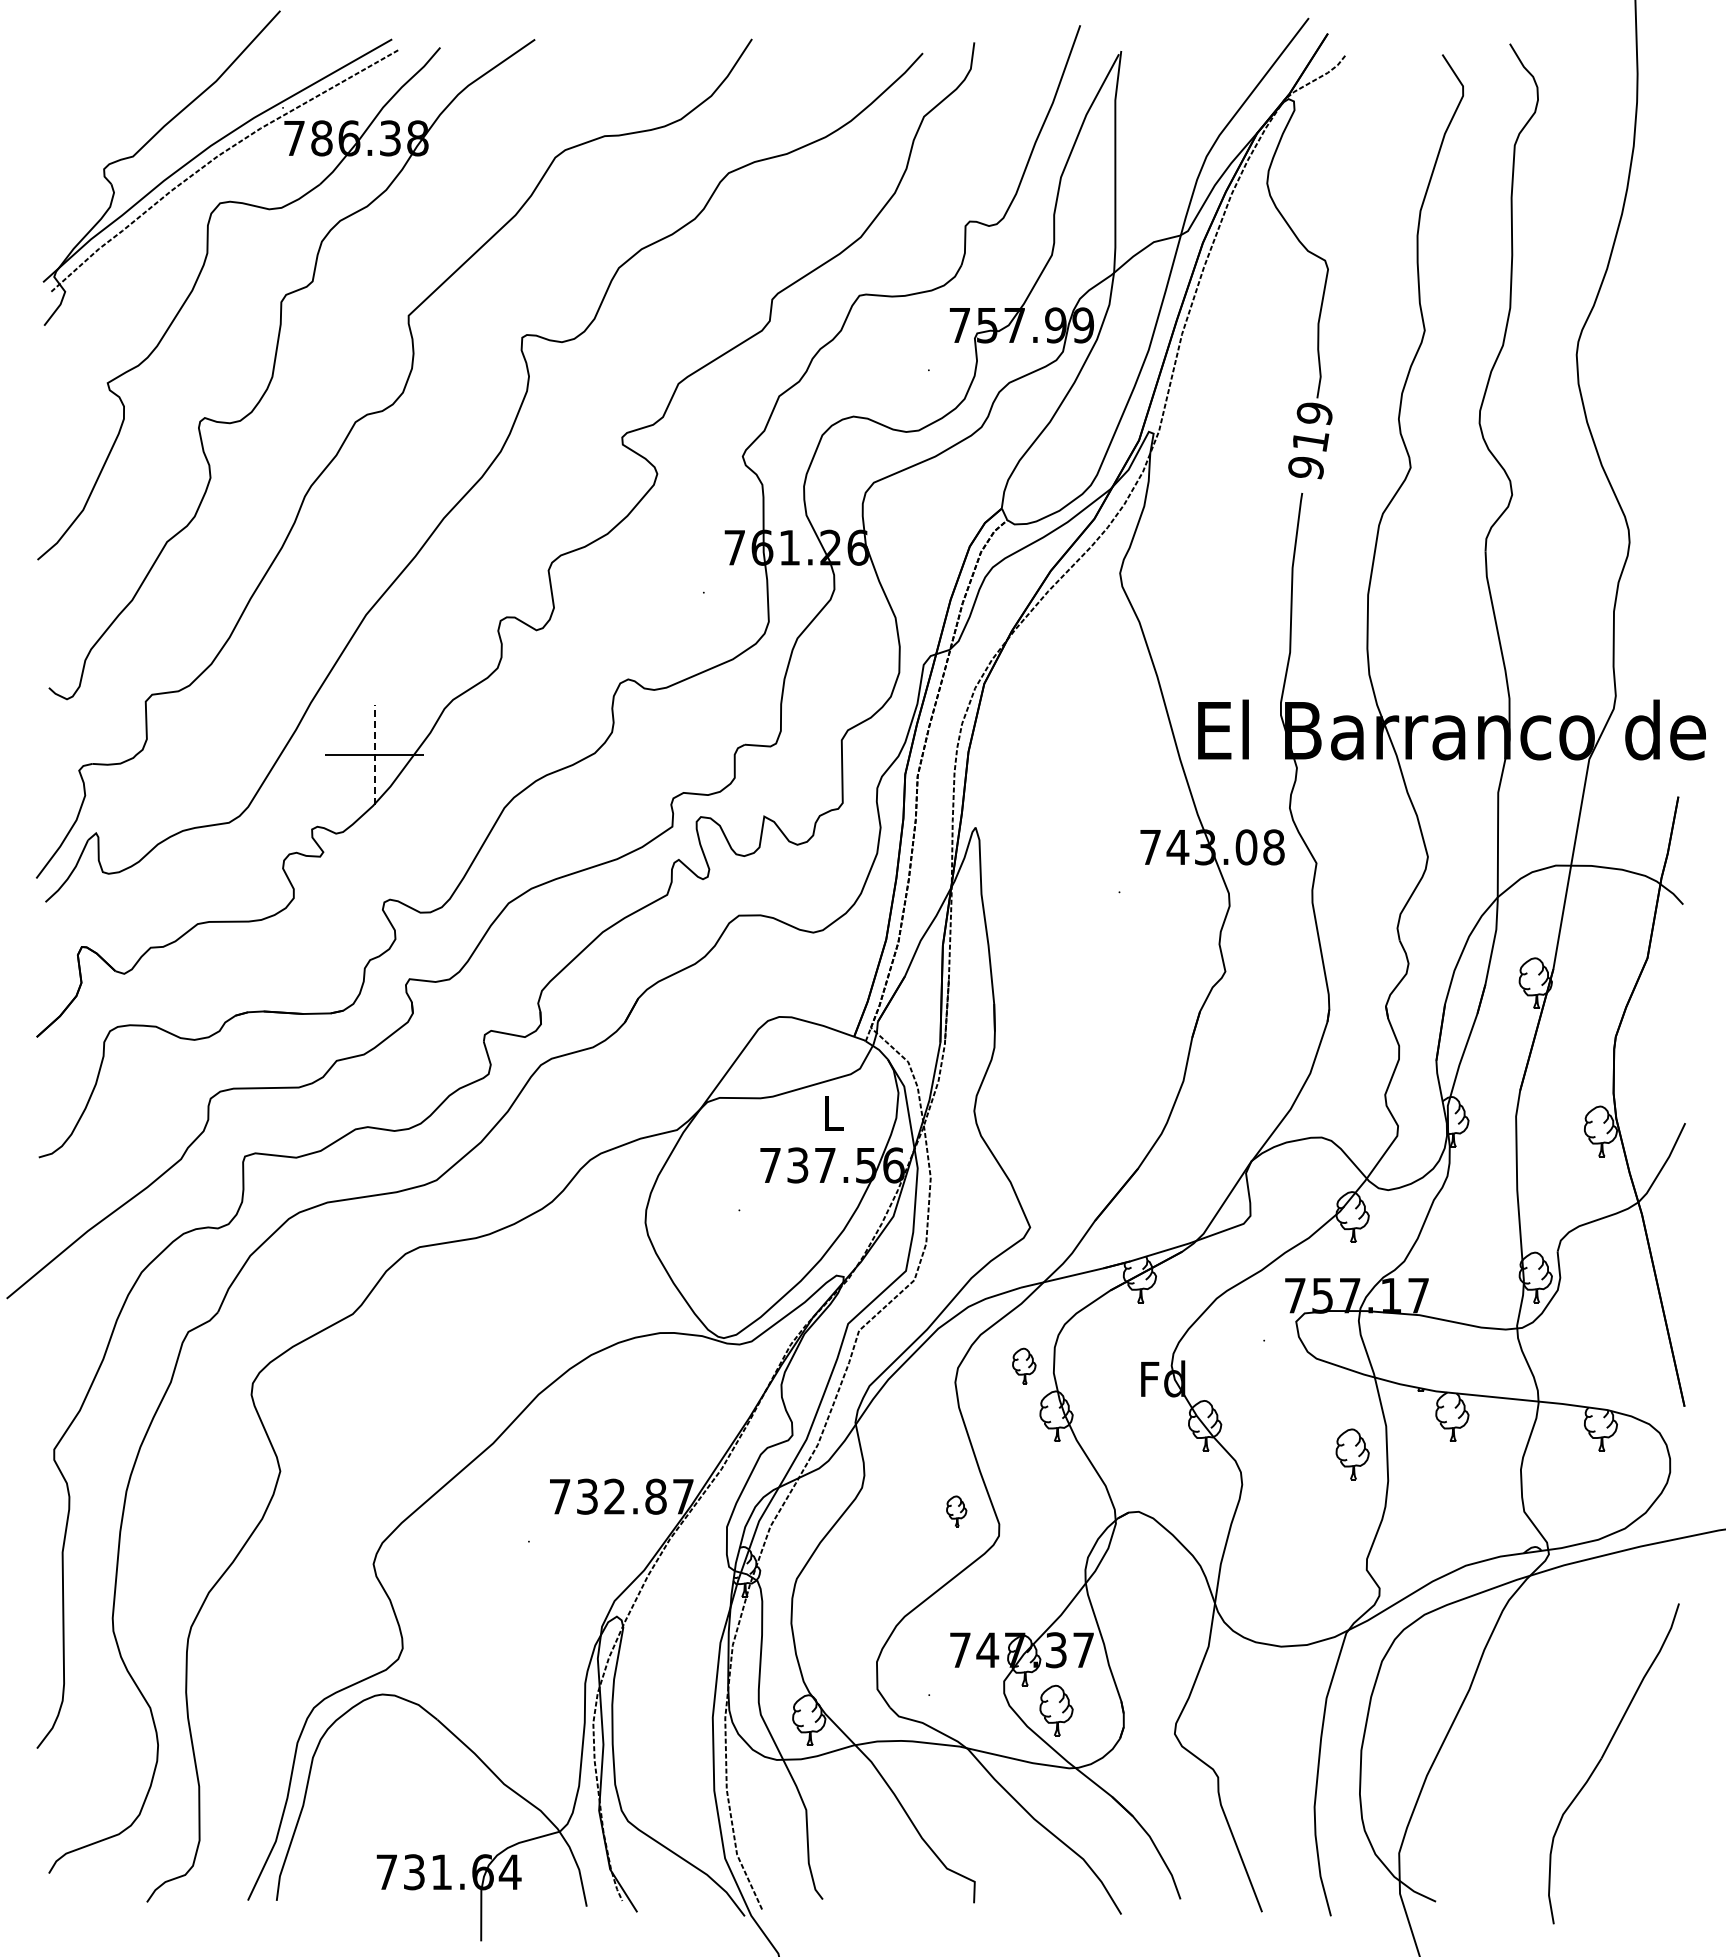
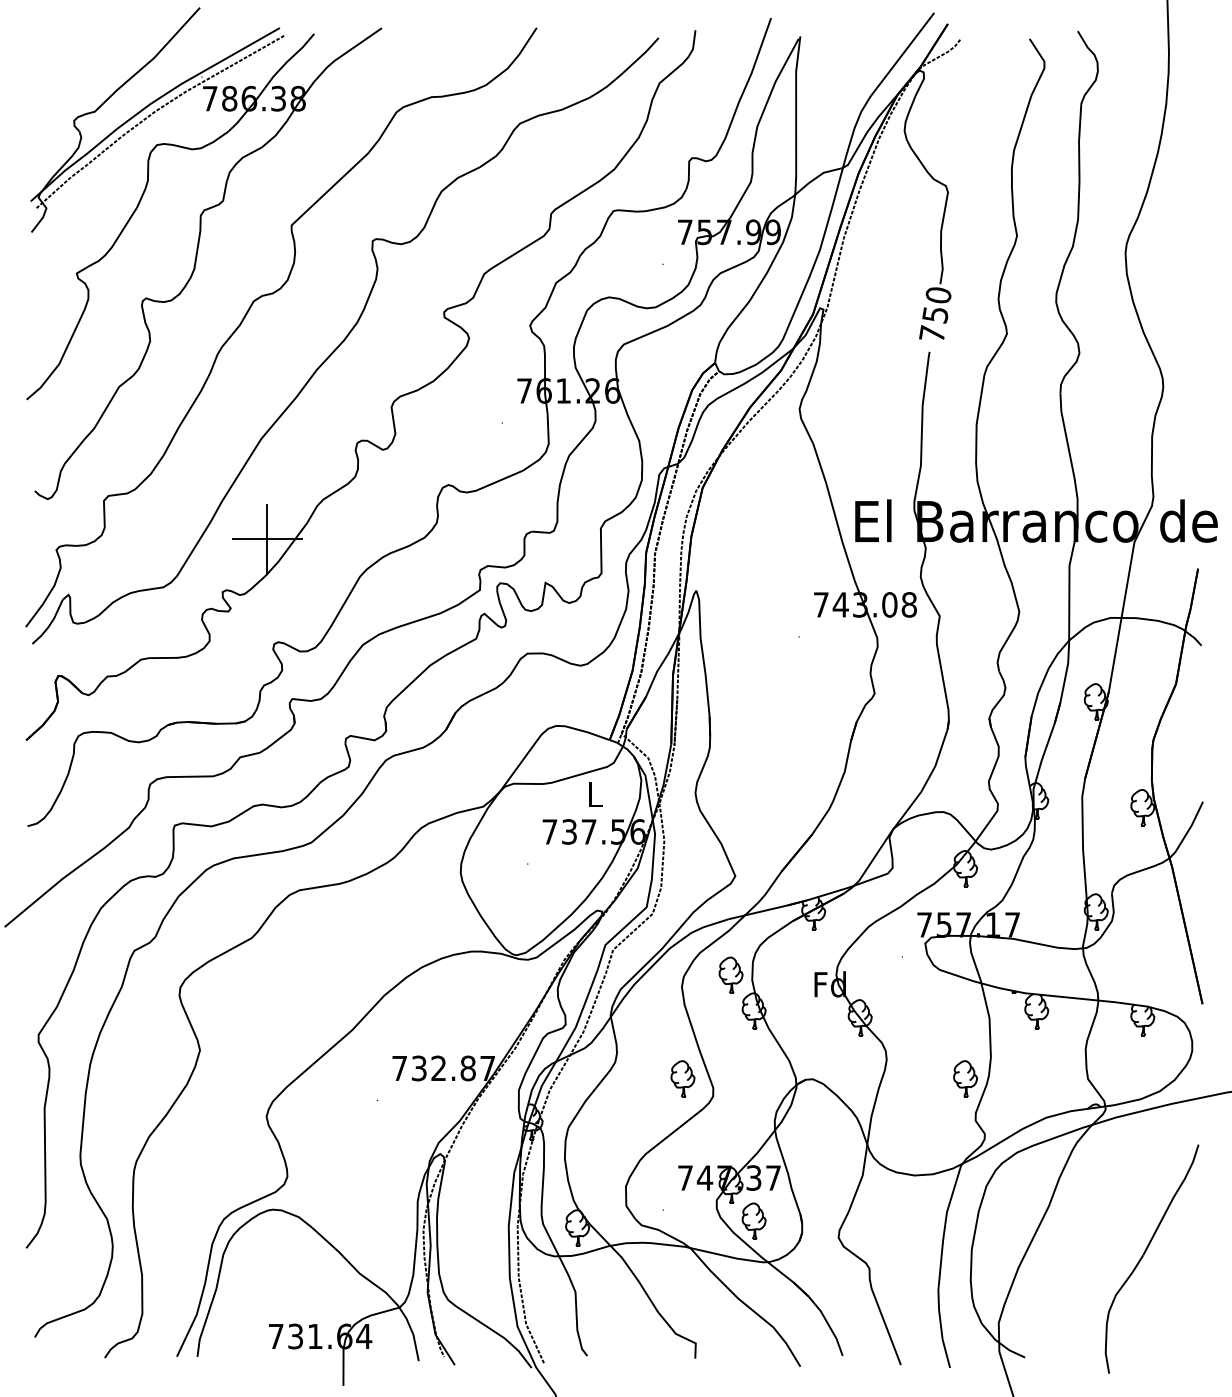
text: (1309, 440) -> (934, 314), 919 -> 750
line: (374, 755) -> (267, 539), dashed -> solid
part: (1024, 1365) -> (731, 974), size x1.43
part: (1352, 1454) -> (965, 1079), moved
part: (956, 1511) -> (682, 1079), size x1.67

